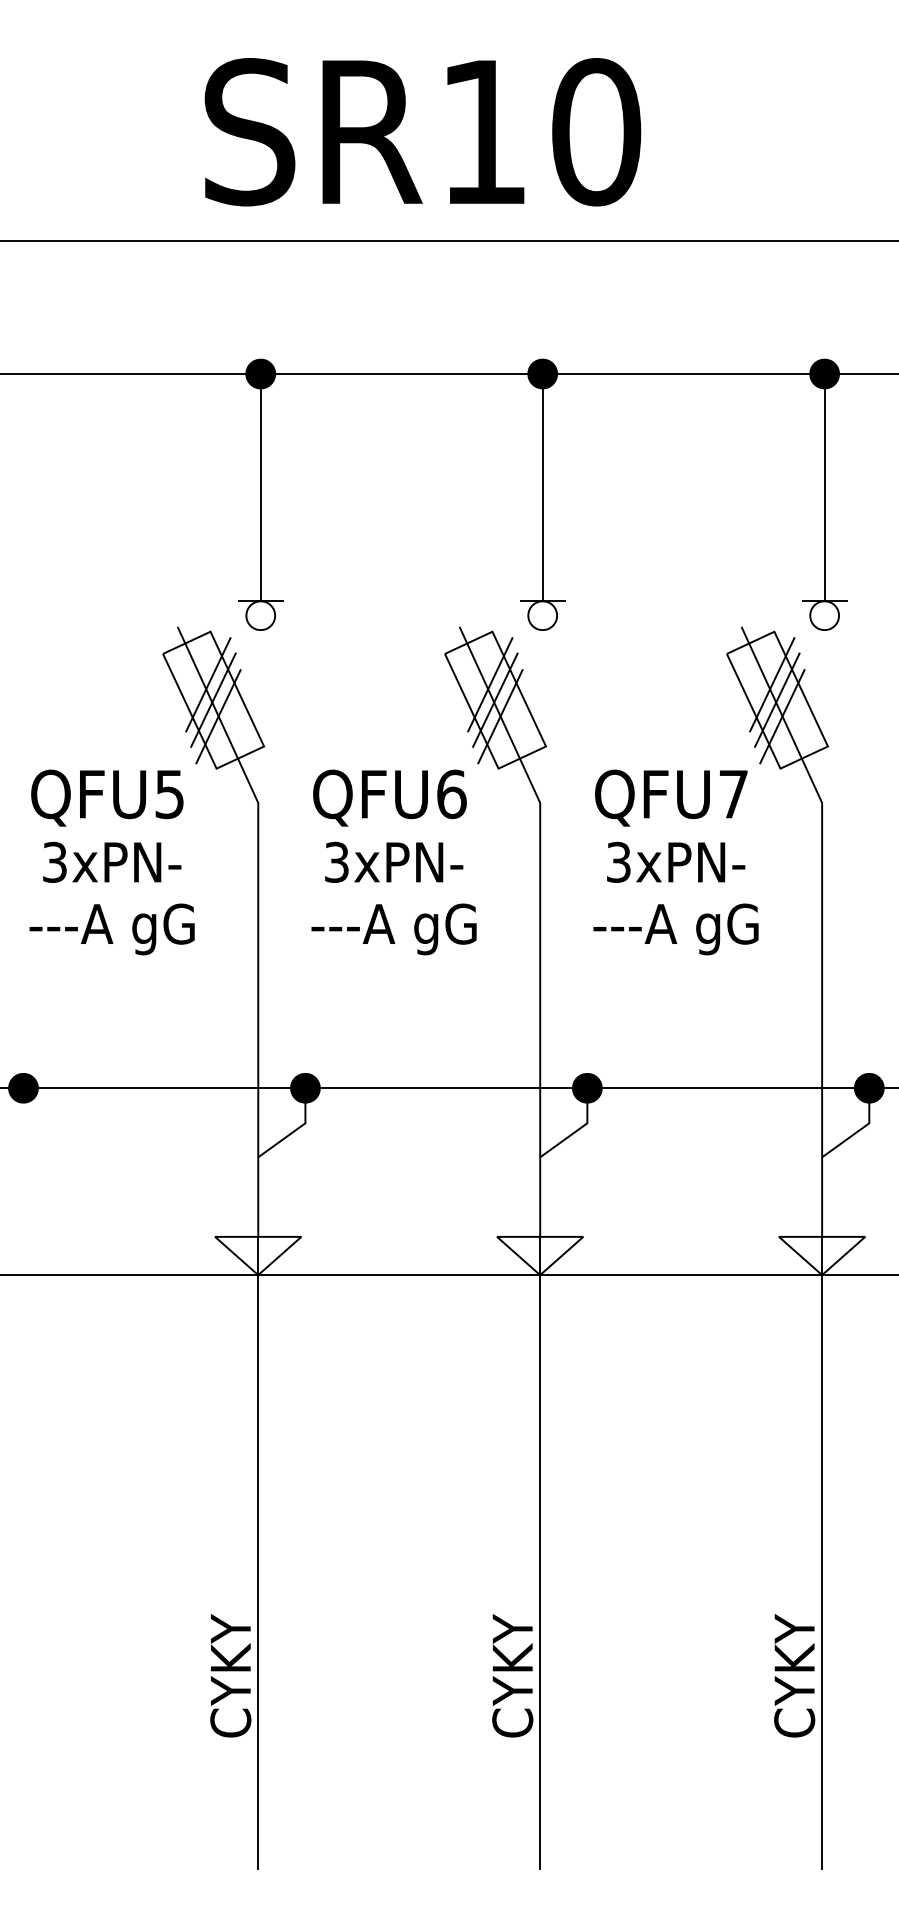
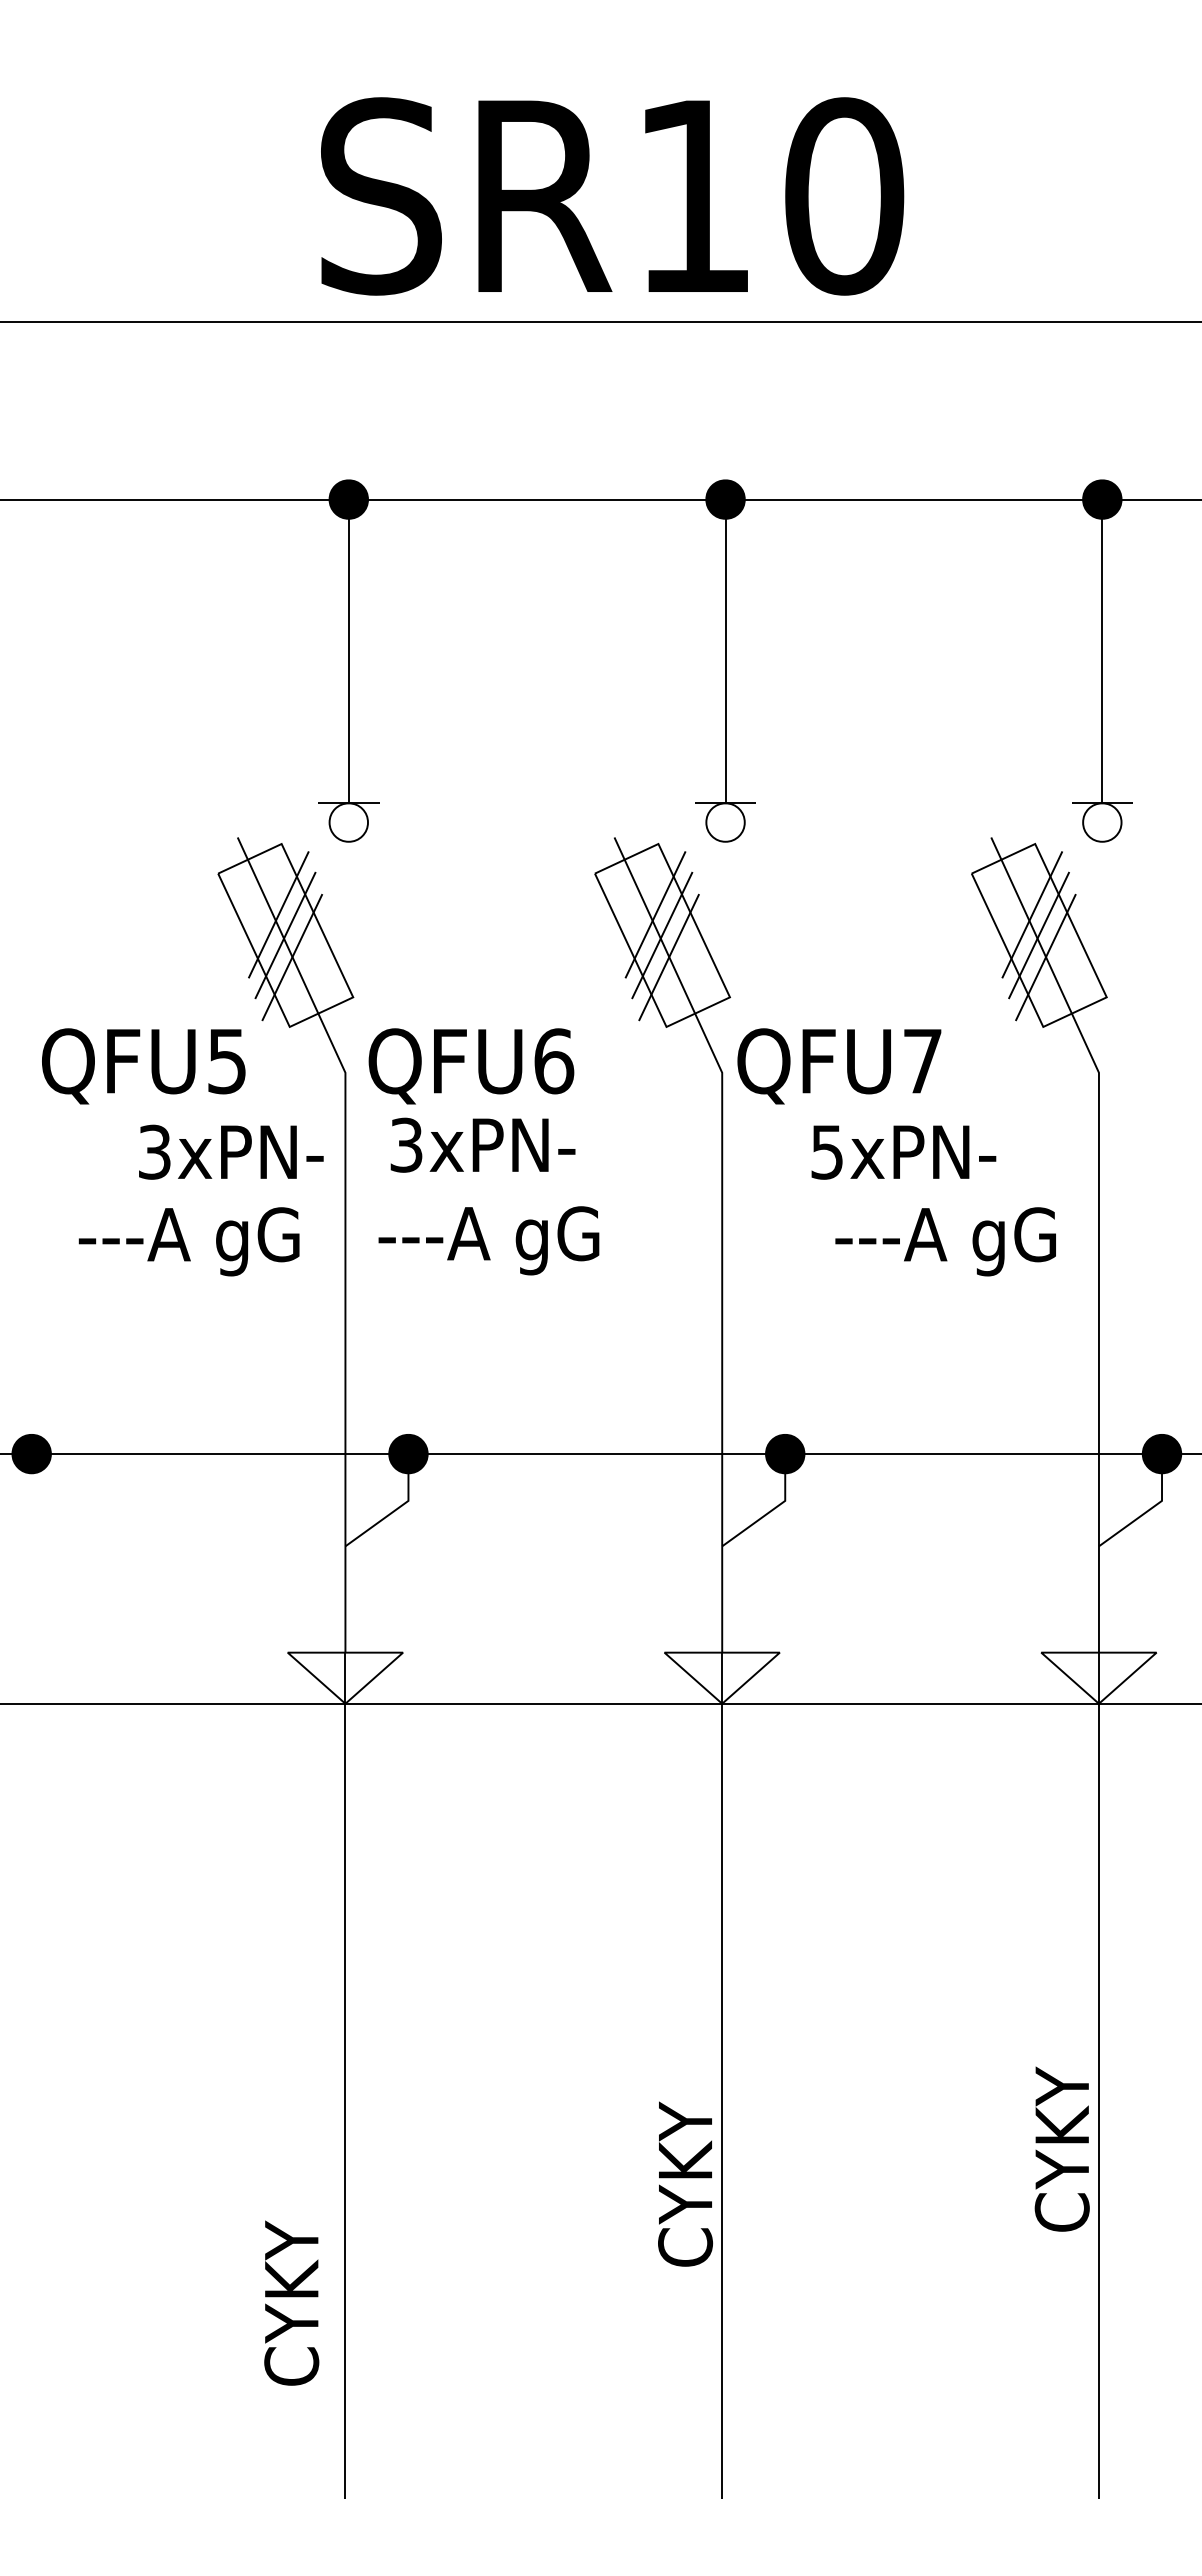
text: (422, 132) -> (612, 196), moved
text: (390, 798) -> (471, 1066), moved
text: (671, 798) -> (839, 1066), moved
text: (112, 861) -> (231, 1151), moved
text: (393, 861) -> (482, 1144), moved
text: (618, 861) -> (827, 1151), 3xPN- -> 5xPN-
text: (111, 929) -> (188, 1241), moved
text: (393, 929) -> (488, 1240), moved
text: (675, 929) -> (945, 1241), moved
text: (230, 1675) -> (291, 2302), moved
text: (512, 1675) -> (685, 2183), moved
text: (794, 1675) -> (1061, 2148), moved

